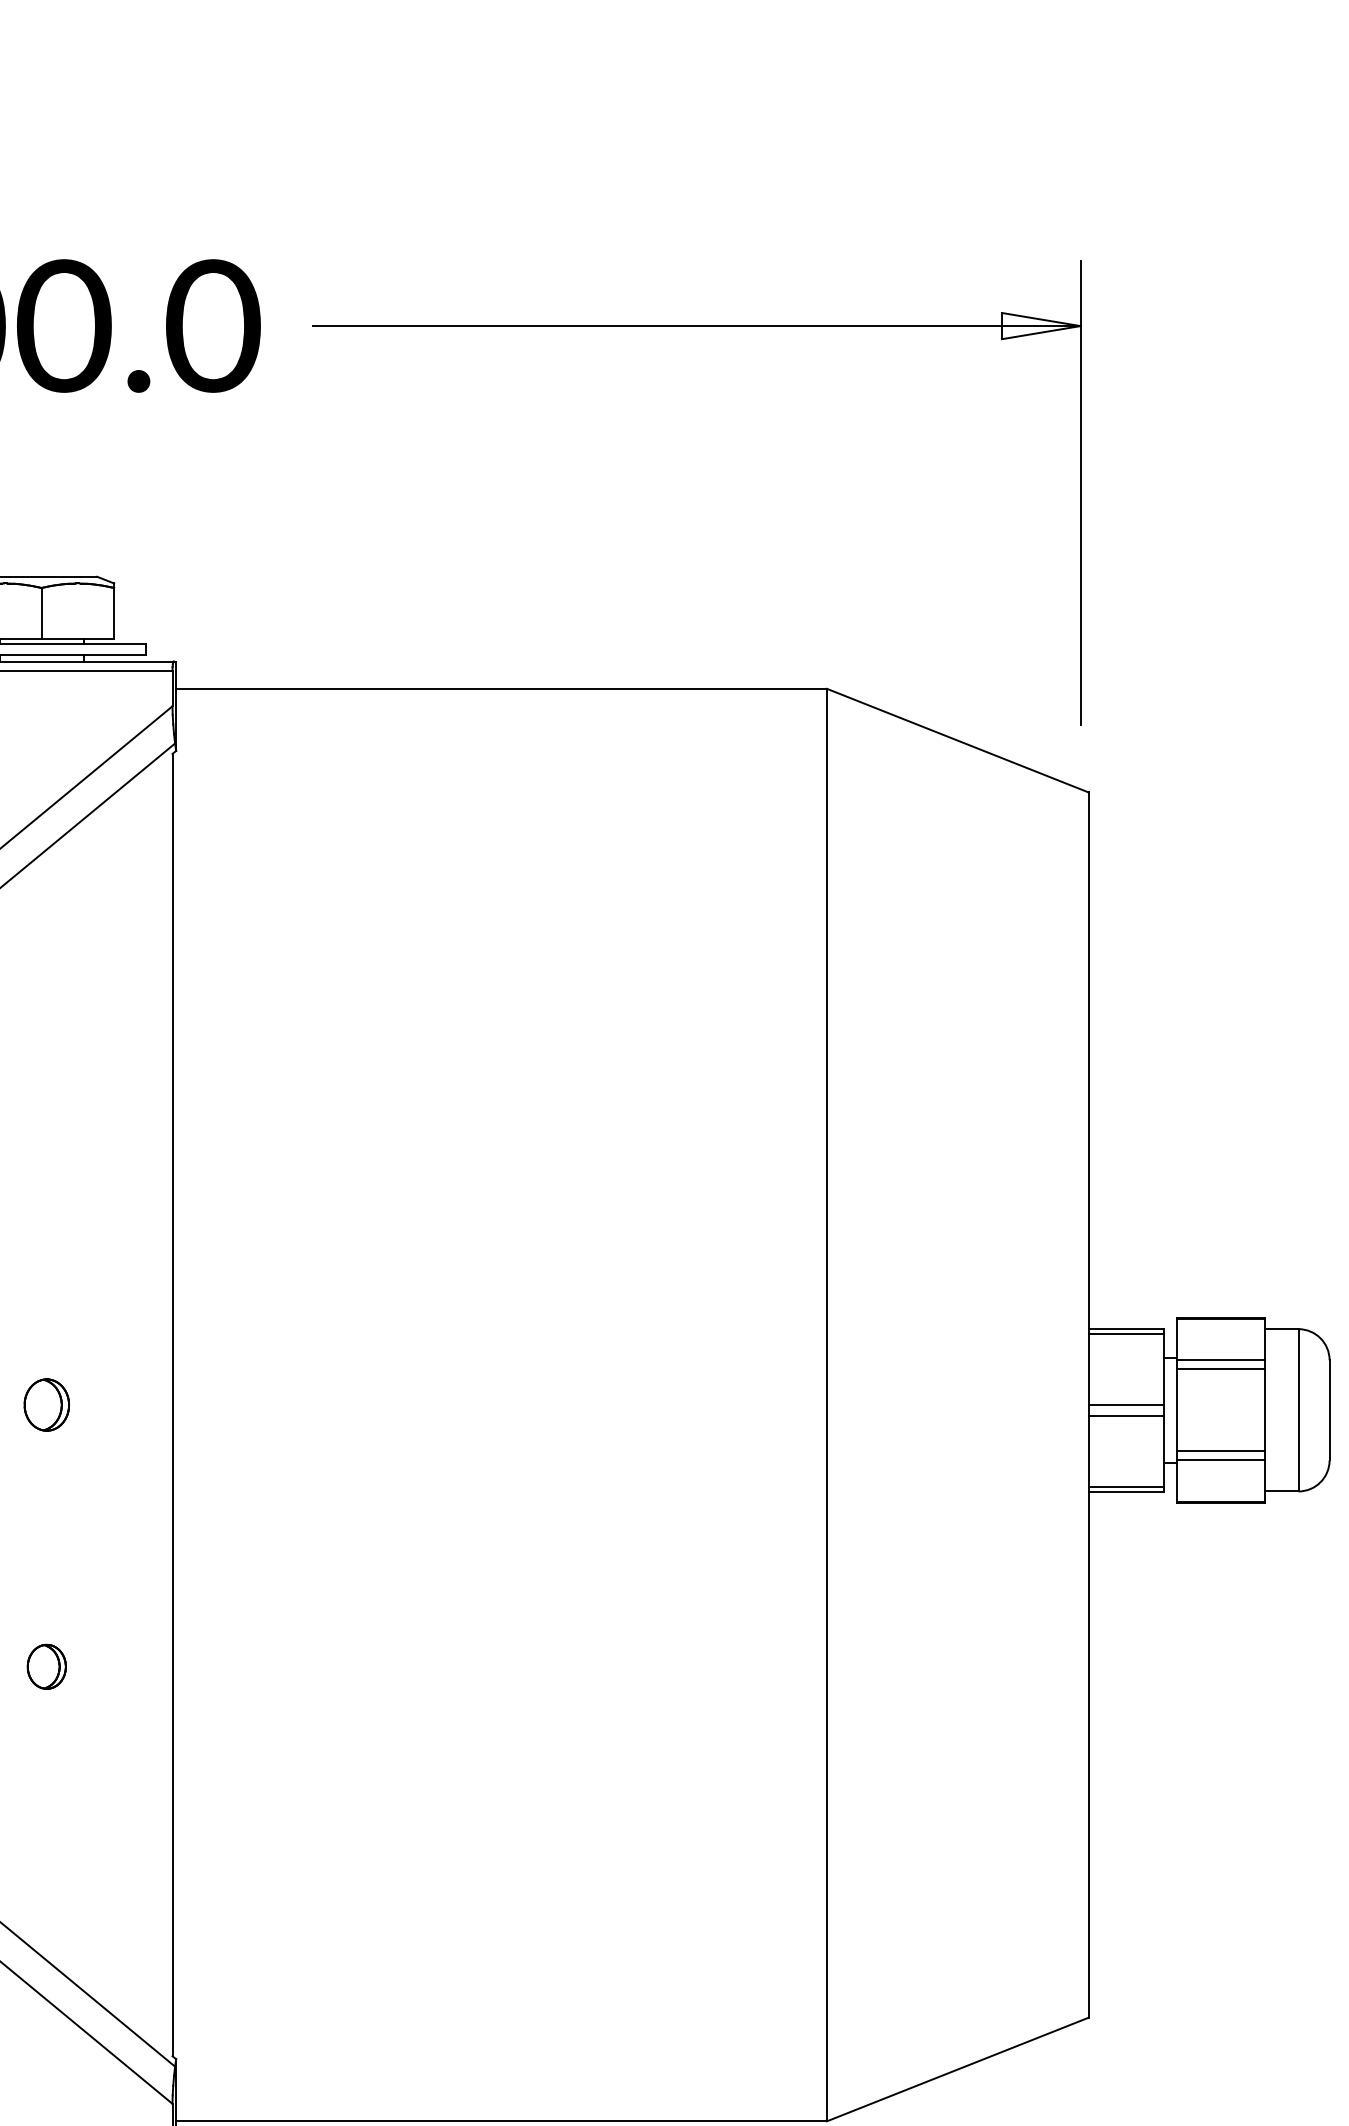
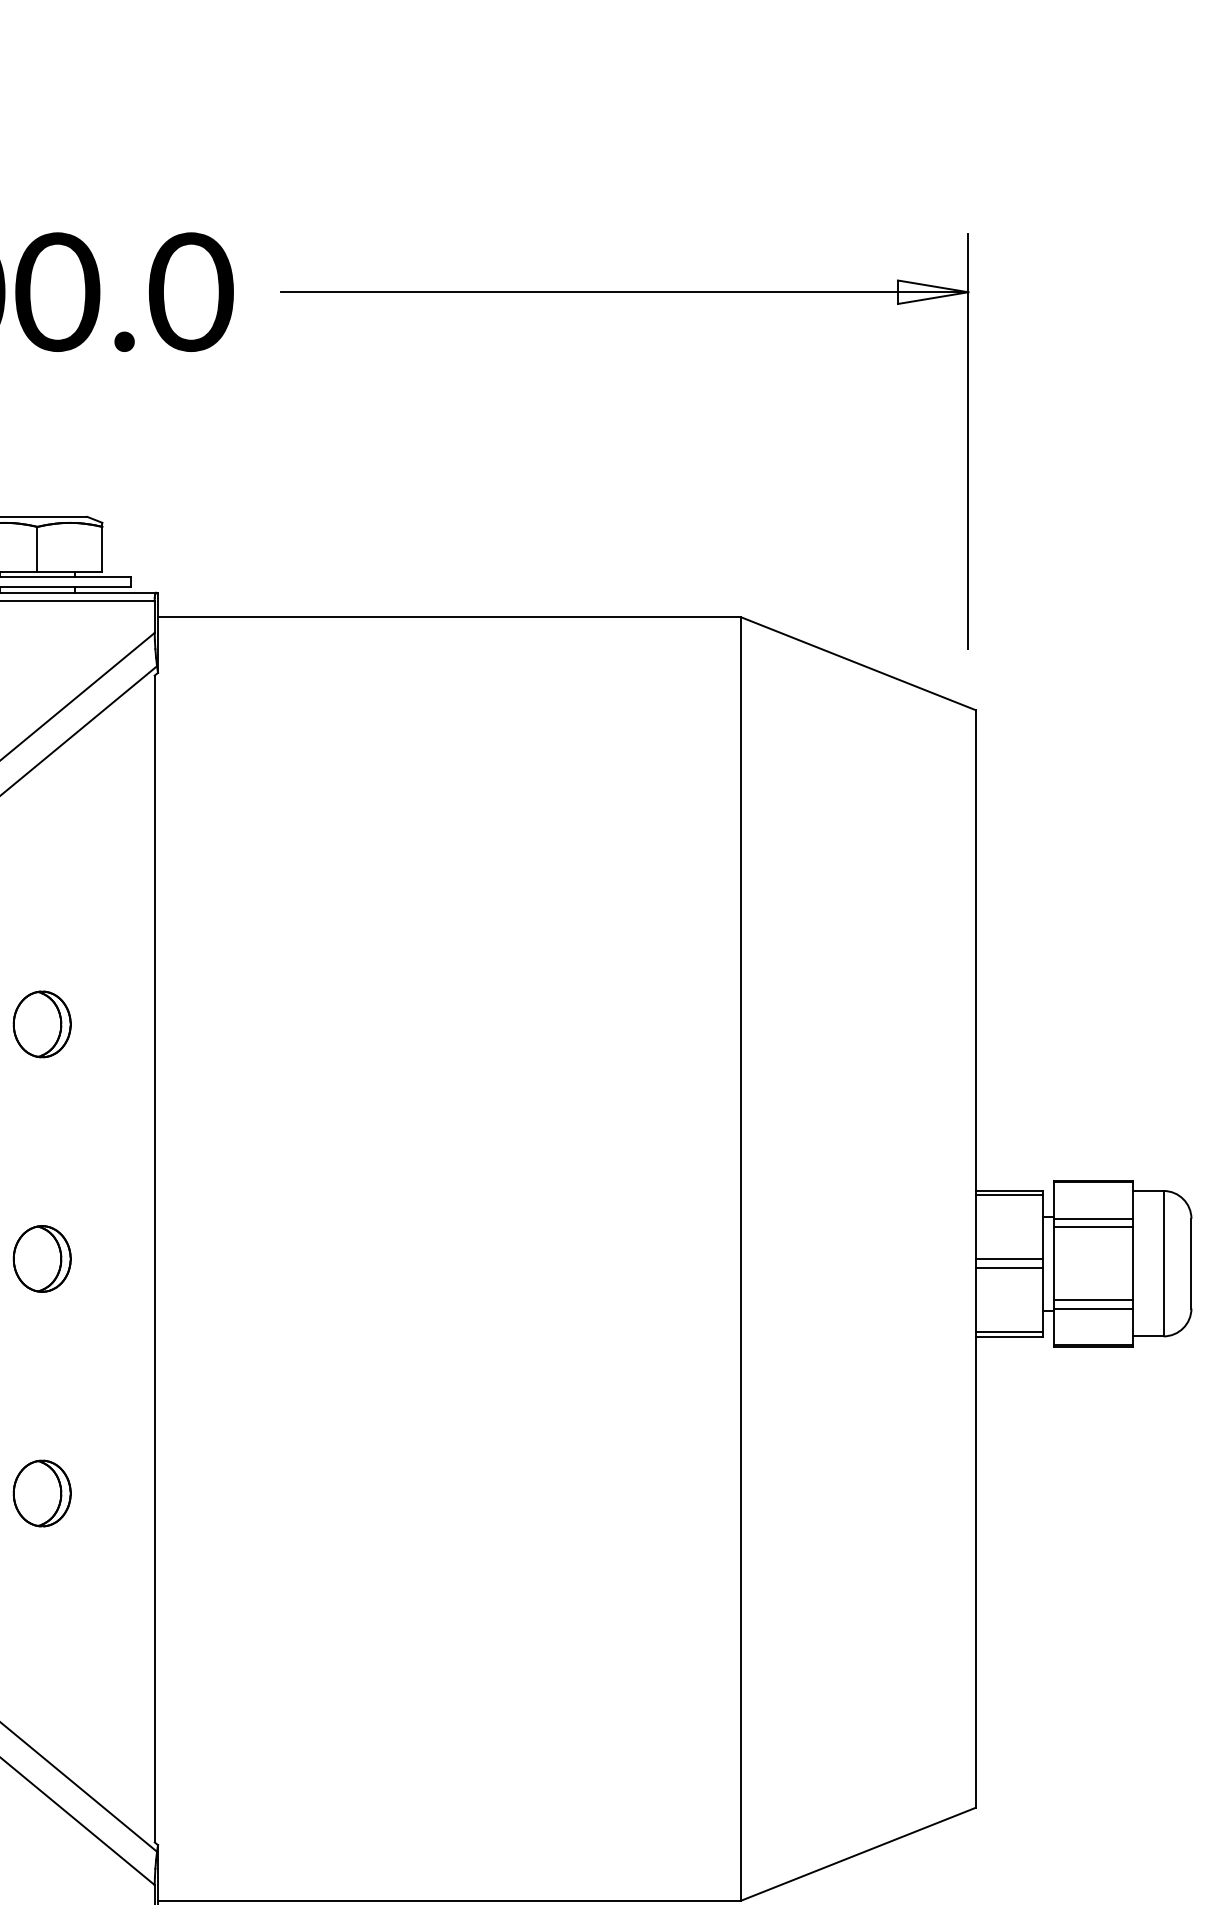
part: (46, 1143) -> (41, 1024), added
part: (46, 1404) -> (41, 1258), size x1.43
part: (46, 1666) -> (41, 1493), size x1.67

